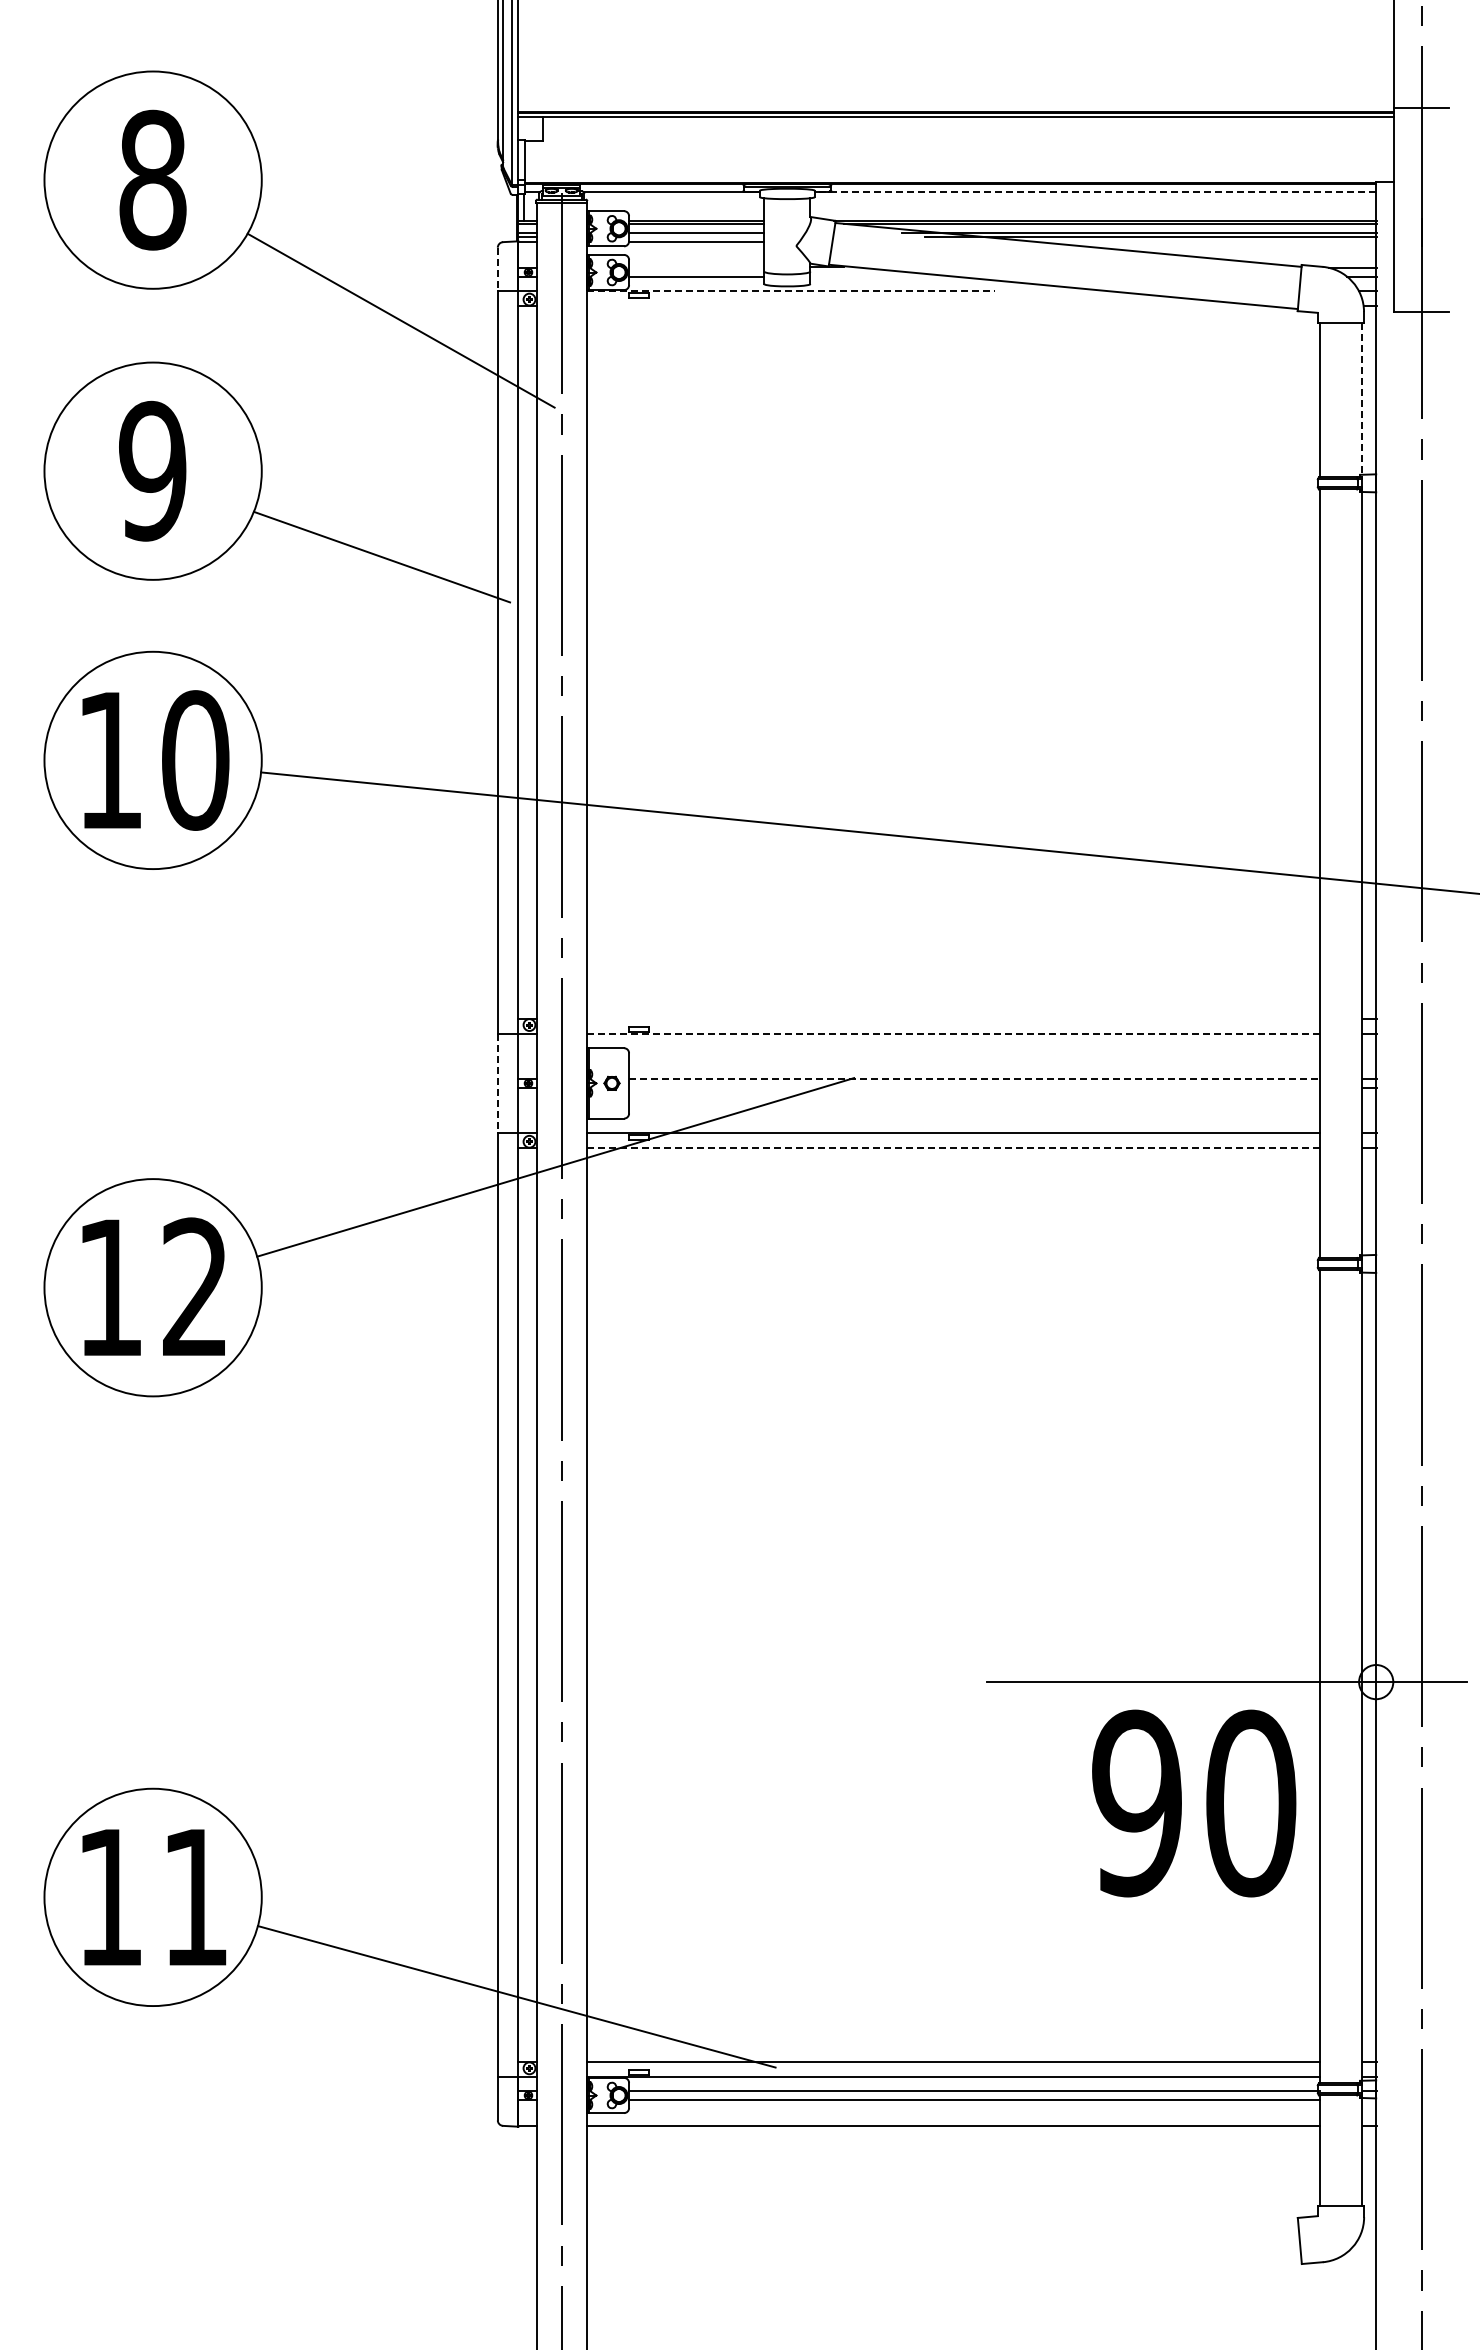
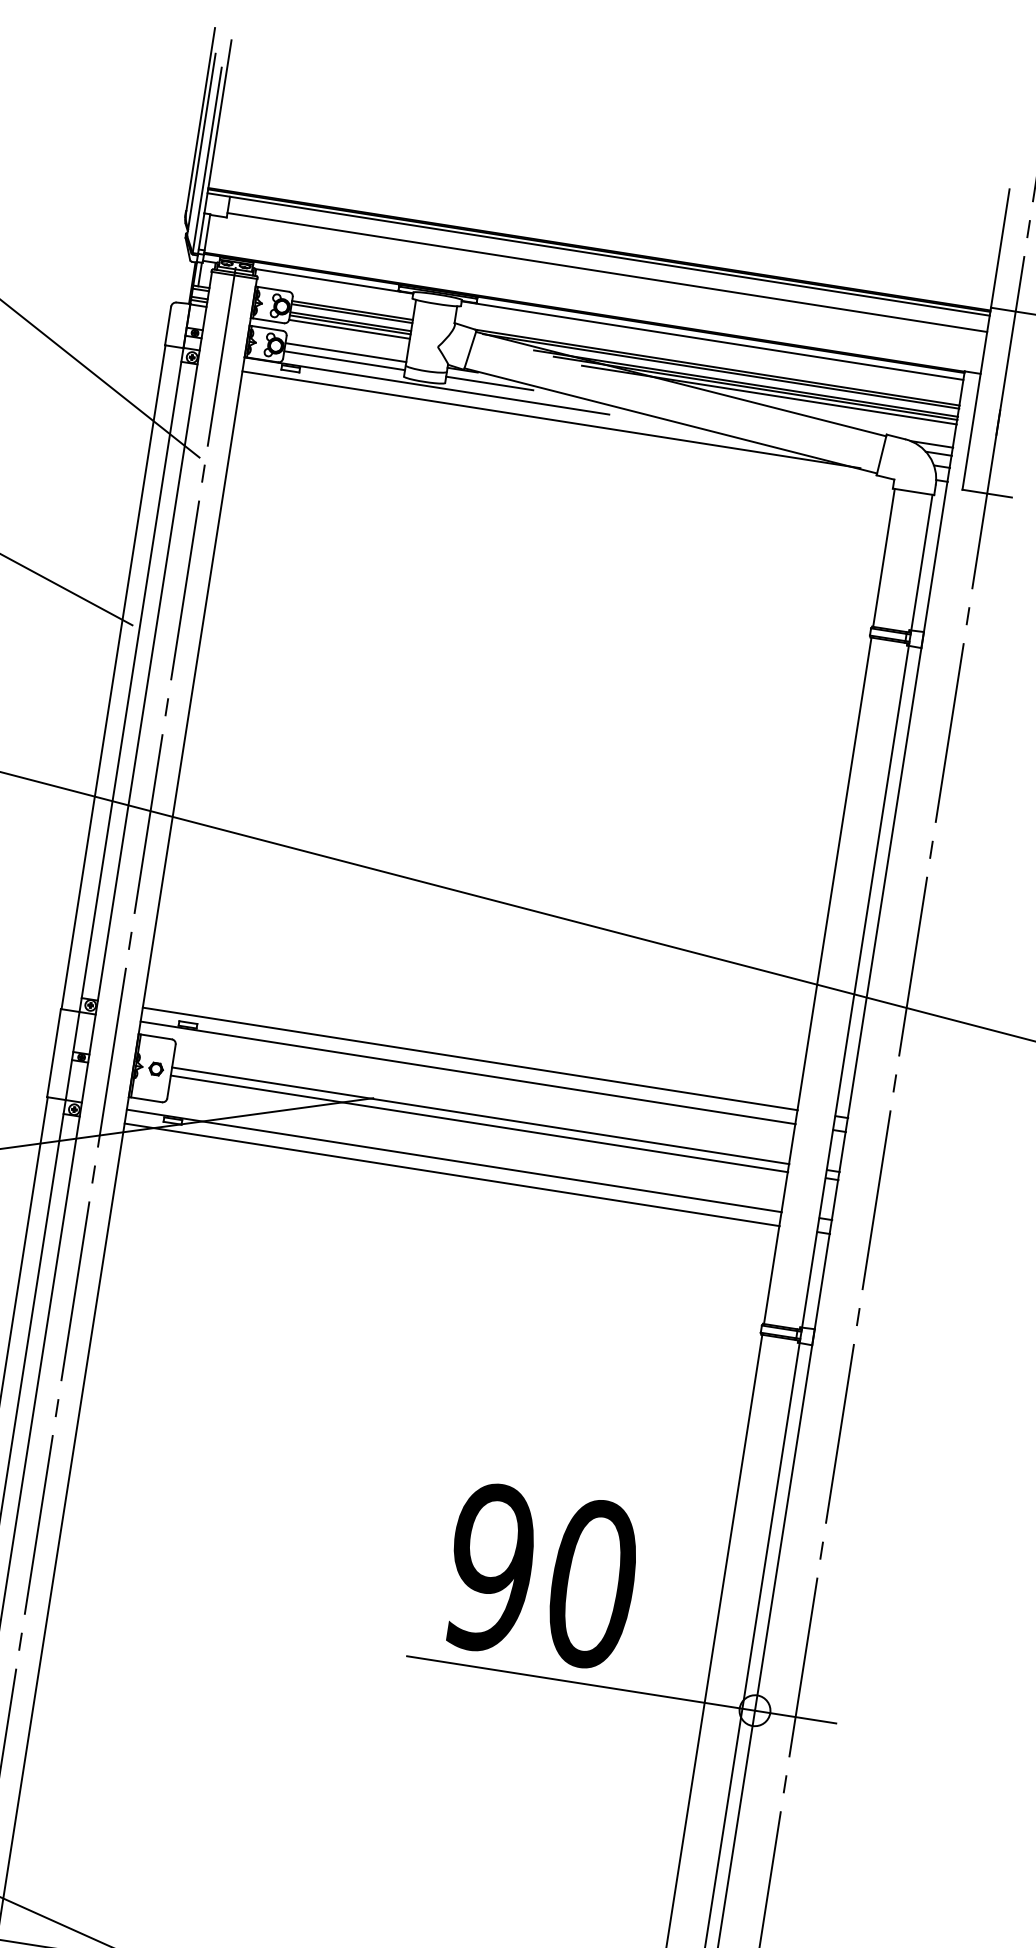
line: (968, 135) -> (607, 272), added
line: (1095, 192) -> (712, 341), dashed -> solid
line: (696, 236) -> (350, 324), added
line: (1166, 241) -> (769, 394), added
line: (696, 267) -> (345, 352), added
line: (497, 269) -> (167, 326), dashed -> solid
line: (858, 276) -> (489, 382), added
line: (791, 290) -> (427, 386), dashed -> solid
line: (932, 306) -> (551, 420), added
line: (1362, 398) -> (922, 562), dashed -> solid
line: (953, 1018) -> (470, 1058), added
line: (953, 1034) -> (468, 1073), dashed -> solid
line: (974, 1078) -> (480, 1115), dashed -> solid
line: (497, 1083) -> (53, 1053), dashed -> solid
line: (974, 1087) -> (479, 1123), added
line: (953, 1148) -> (452, 1175), dashed -> solid
text: (1194, 1803) -> (542, 1576), moved

